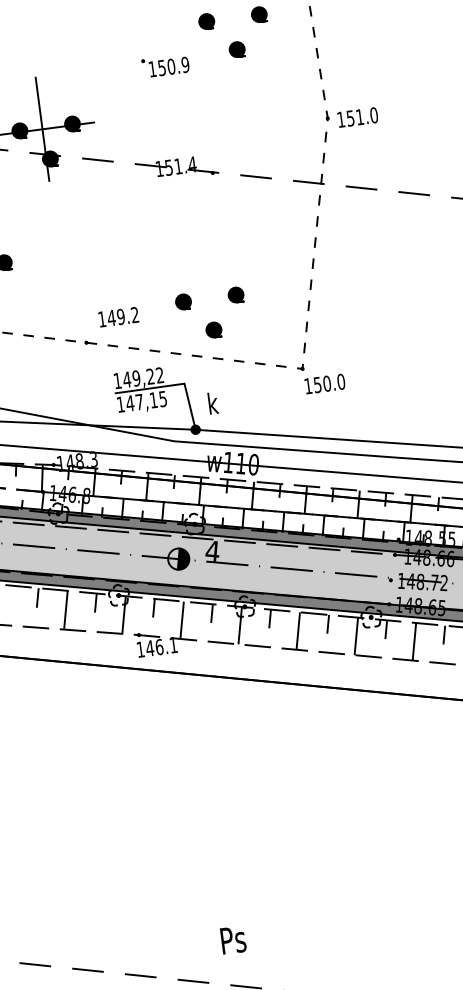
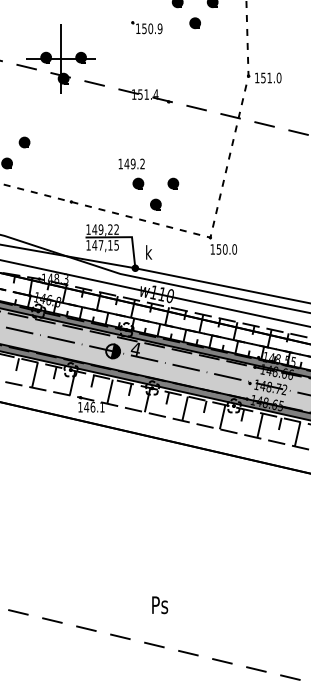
text: (118, 316) -> (131, 163), moved
text: (234, 940) -> (160, 605), moved

